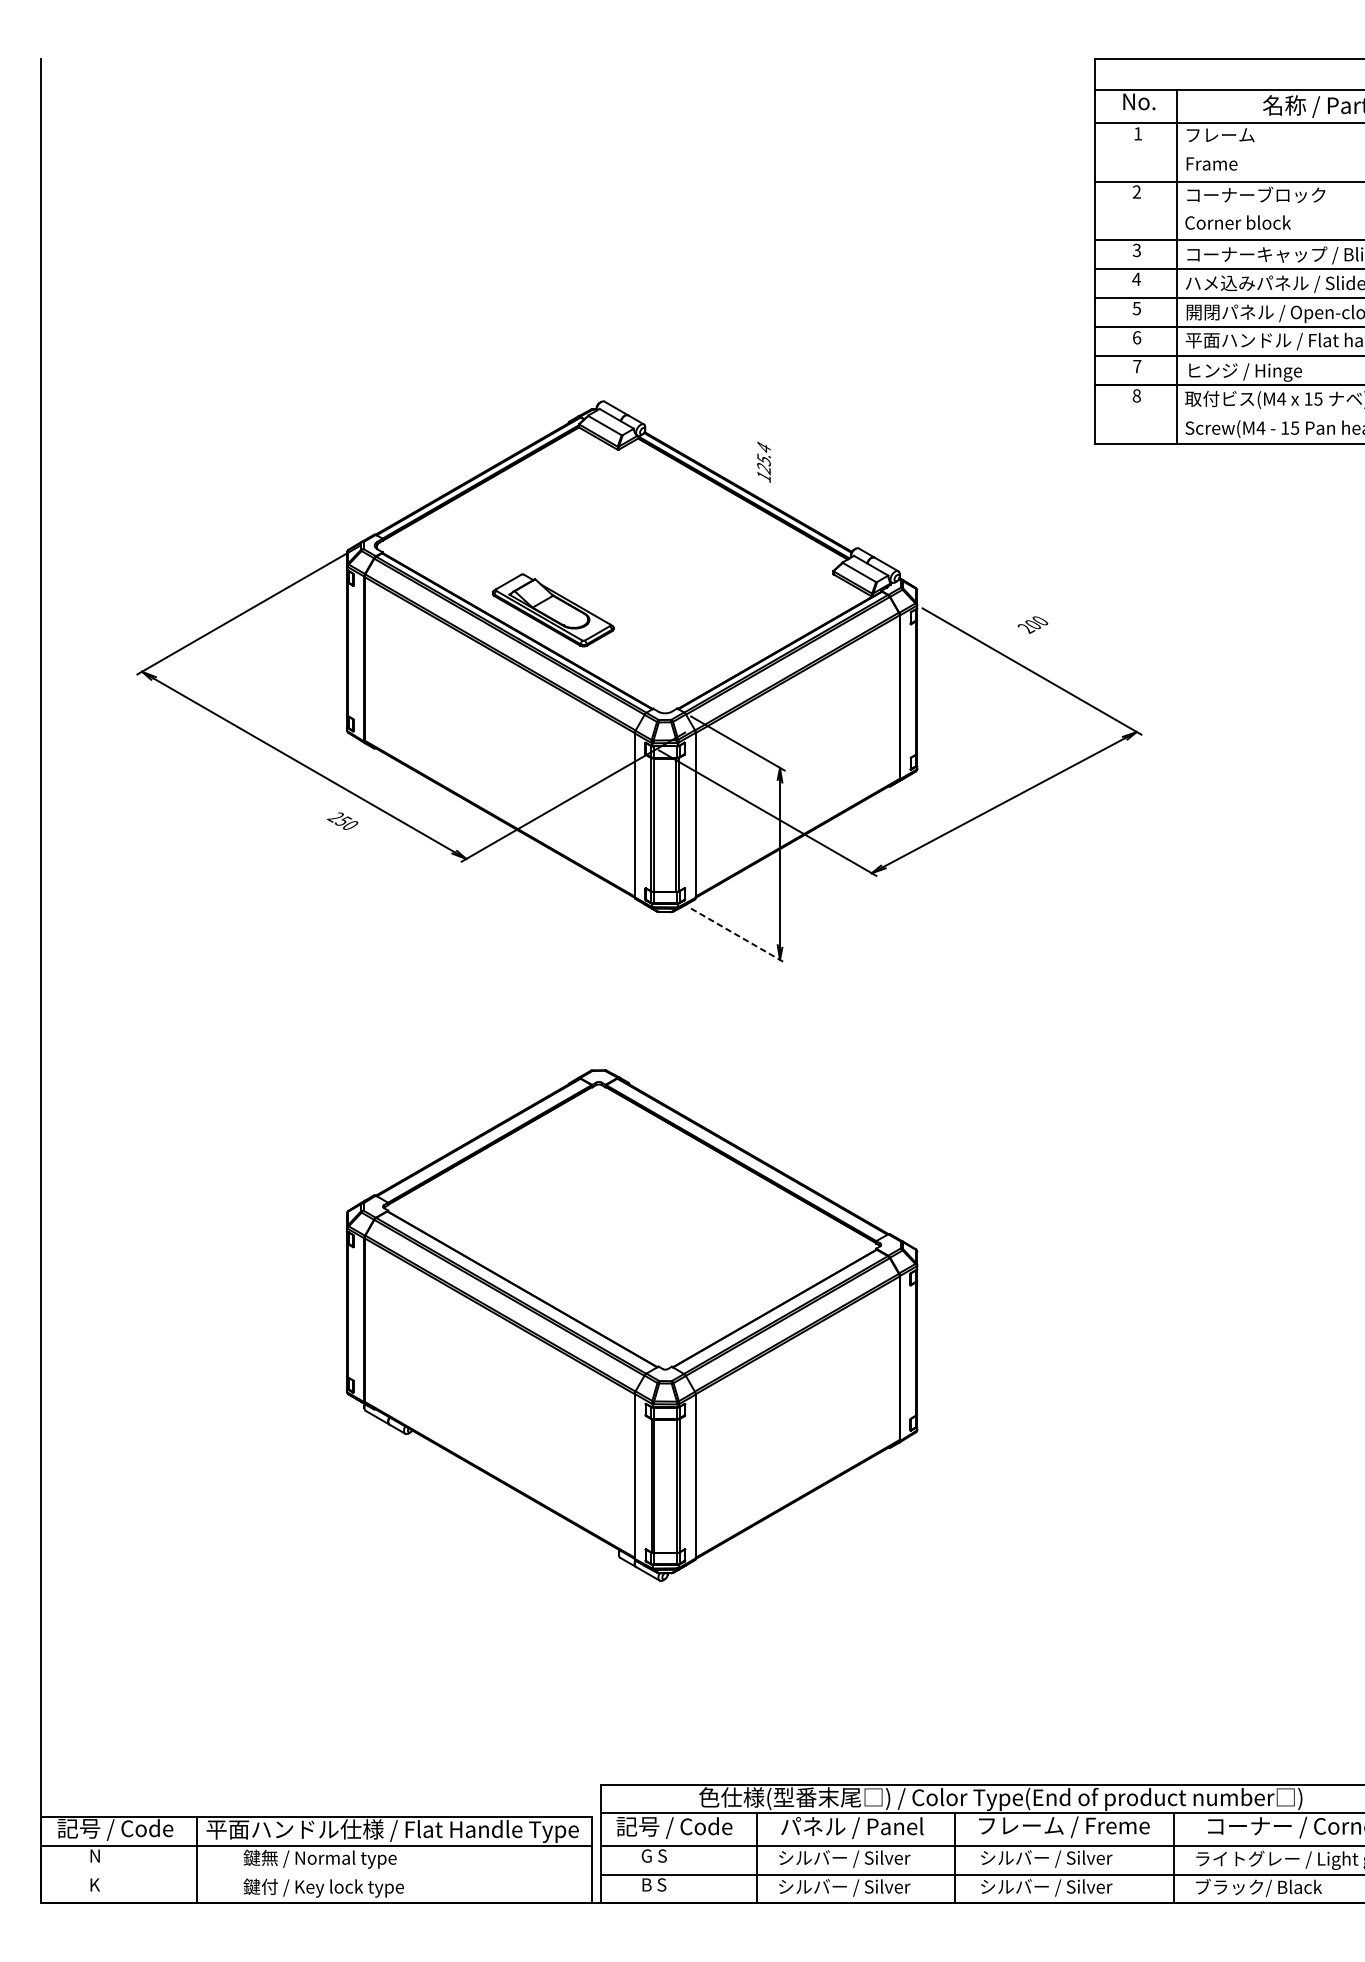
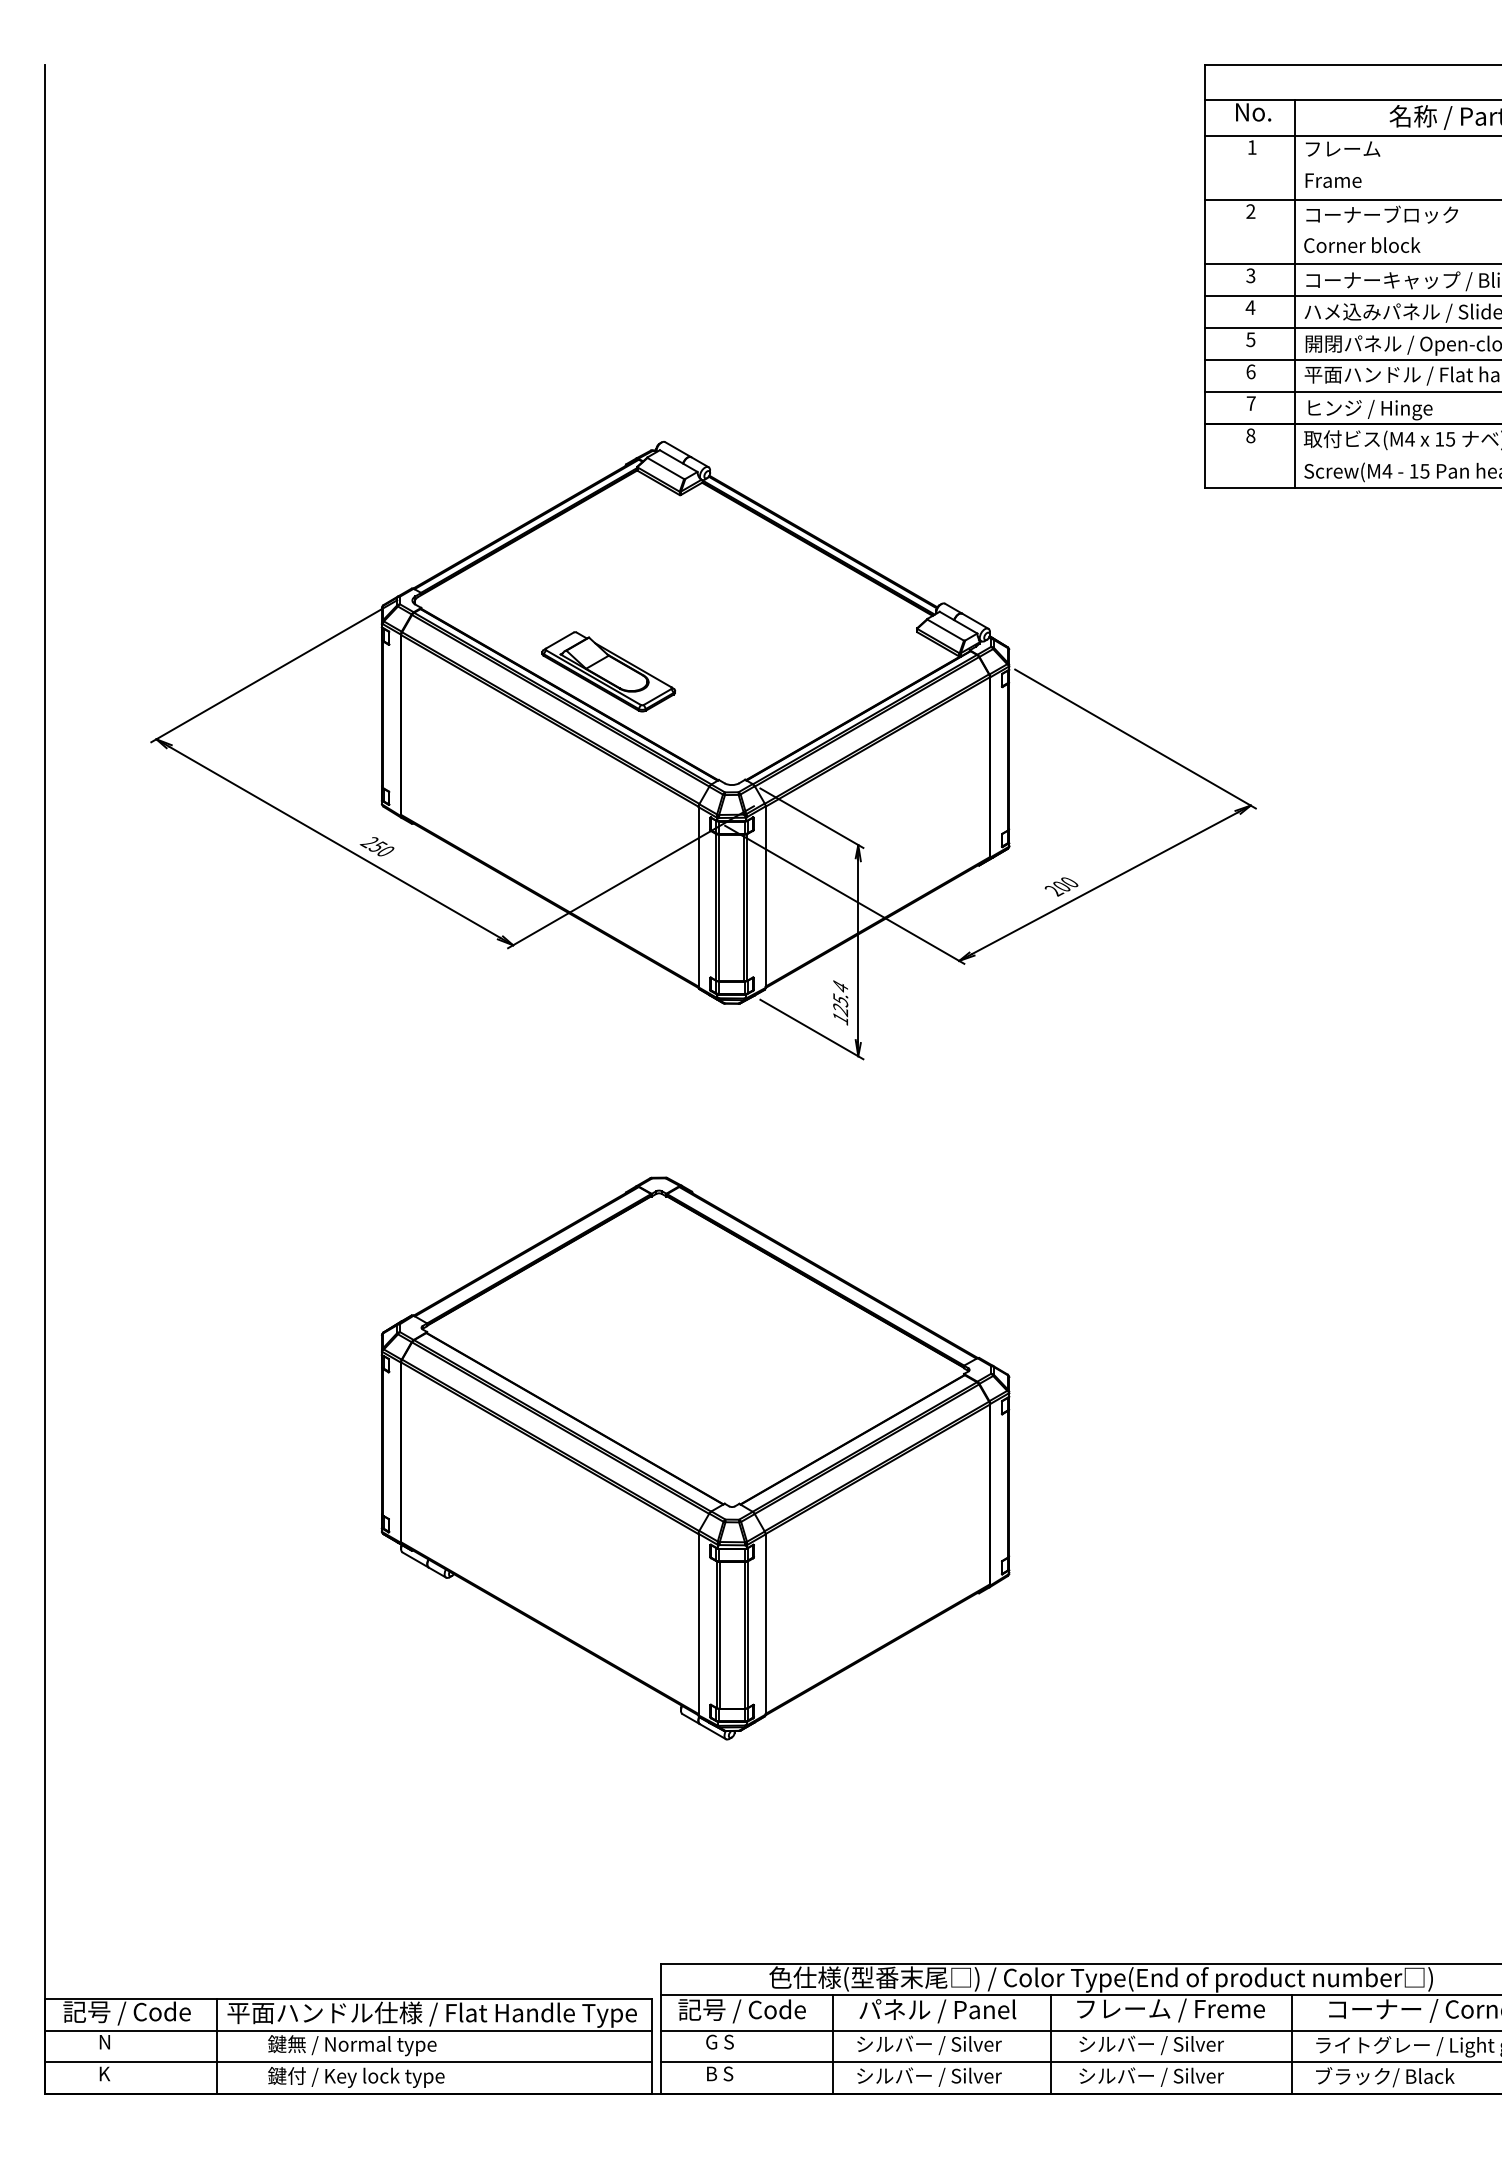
text: (763, 461) -> (840, 1002), moved
text: (1032, 624) -> (1061, 886), moved
text: (342, 821) -> (376, 846), moved
line: (738, 935) -> (812, 1029), dashed -> solid
line: (316, 1874) -> (348, 2062), added

